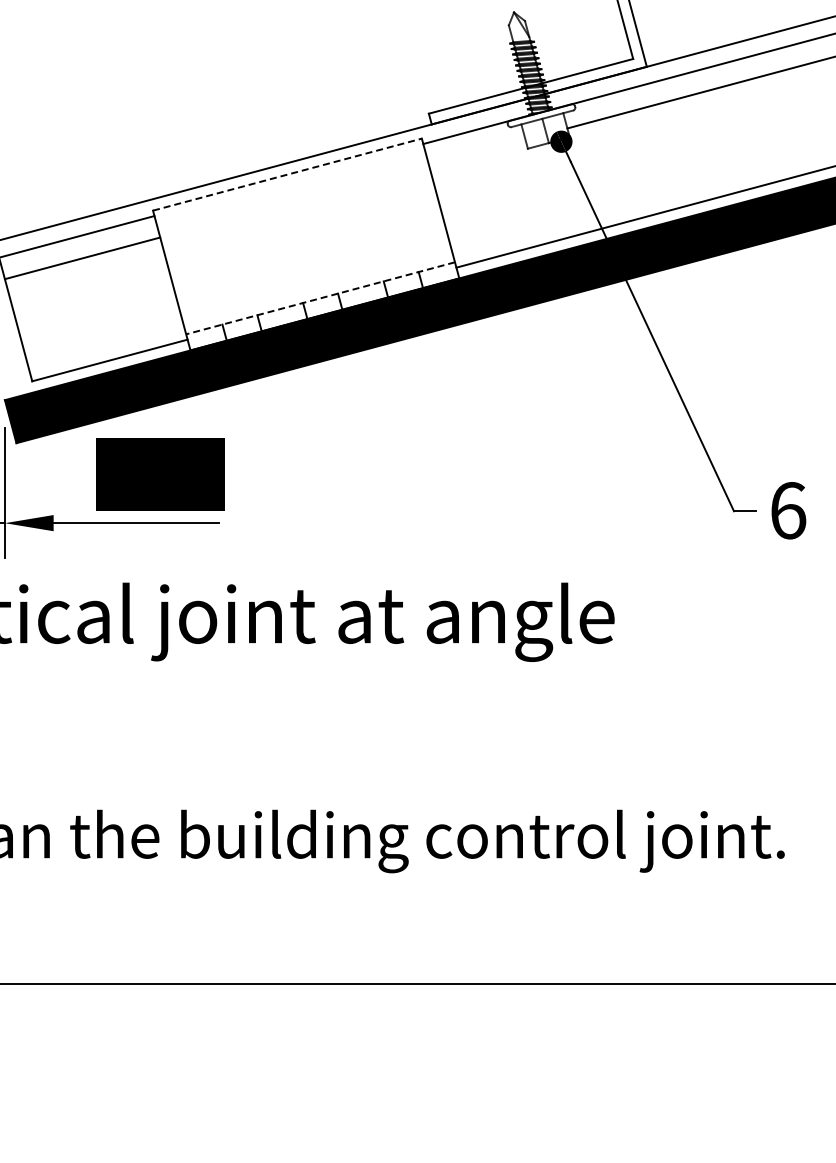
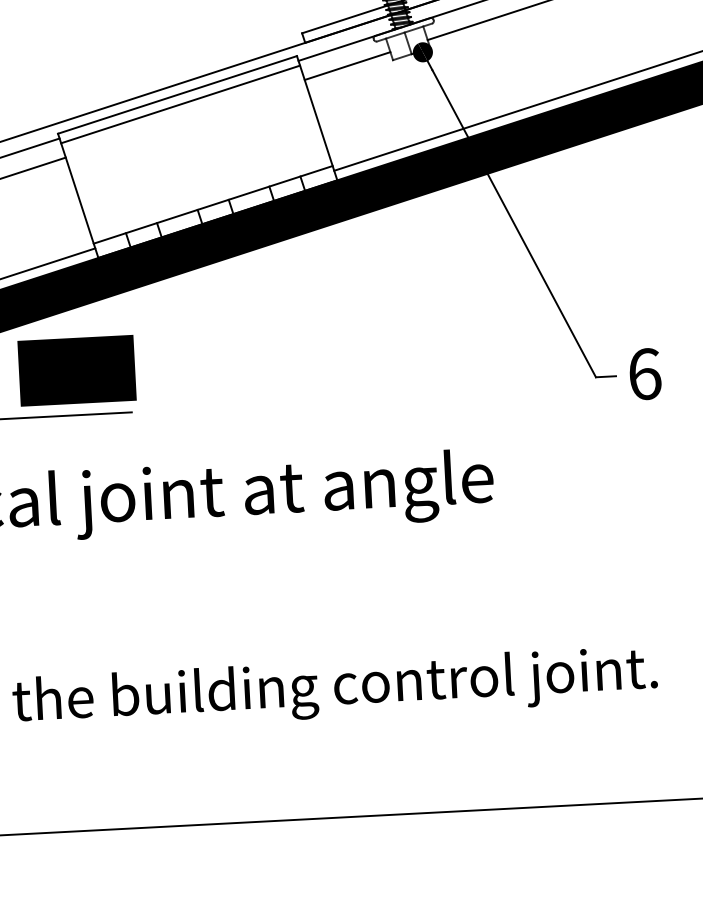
line: (477, 152) -> (347, 65), added
line: (287, 174) -> (177, 94), dashed -> solid
line: (289, 185) -> (179, 104), added
line: (320, 298) -> (213, 205), dashed -> solid

